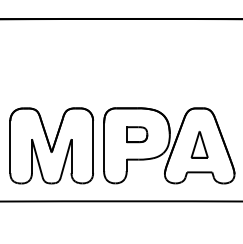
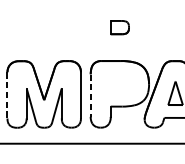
part: (137, 134) -> (120, 27), moved
line: (10, 147) -> (7, 95), solid -> dashed
line: (104, 147) -> (91, 95), solid -> dashed

